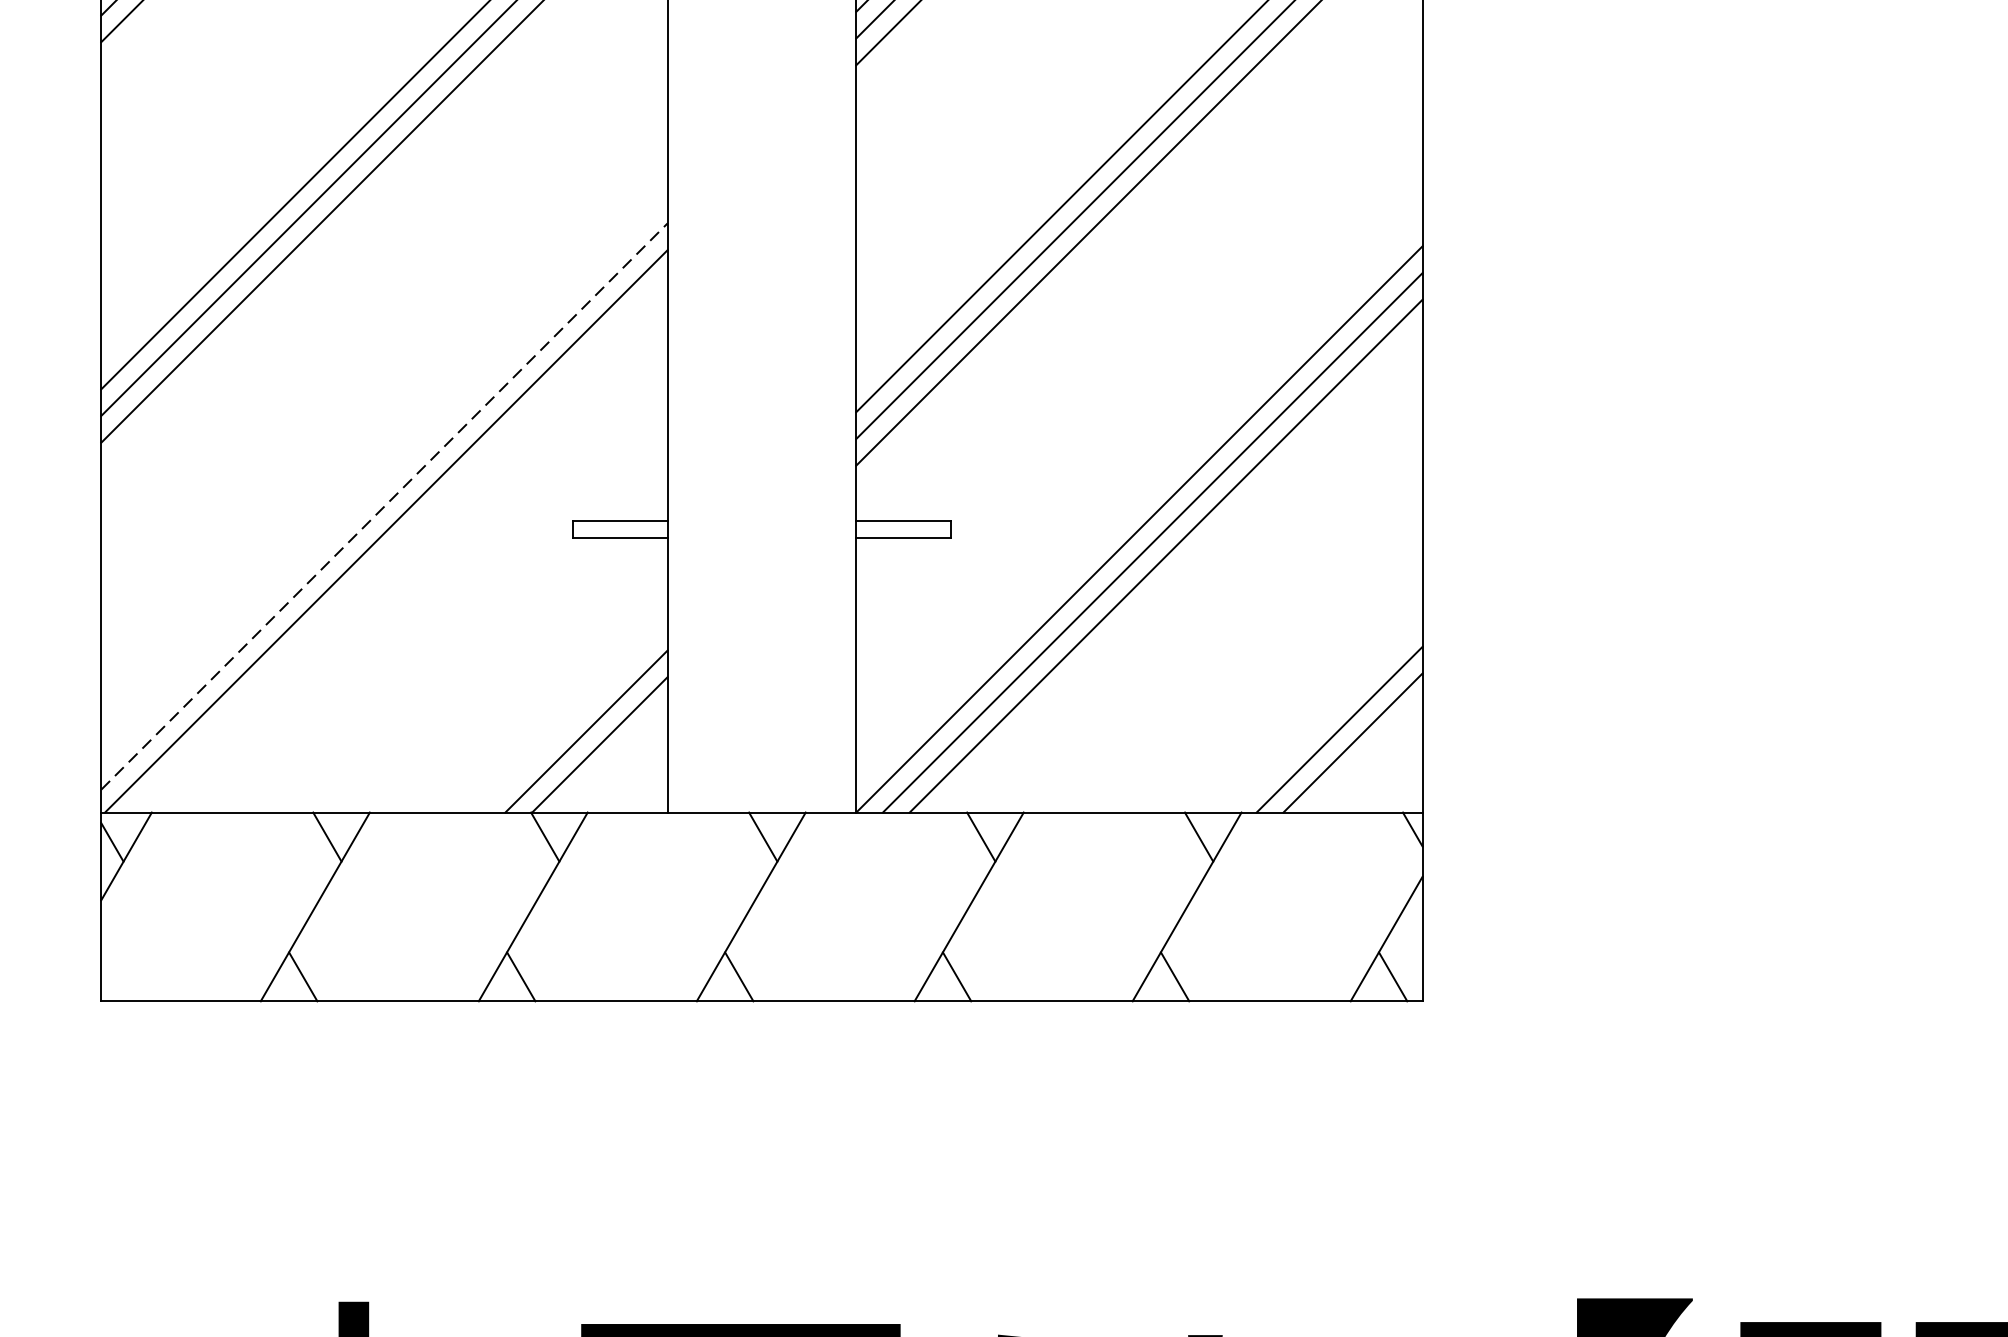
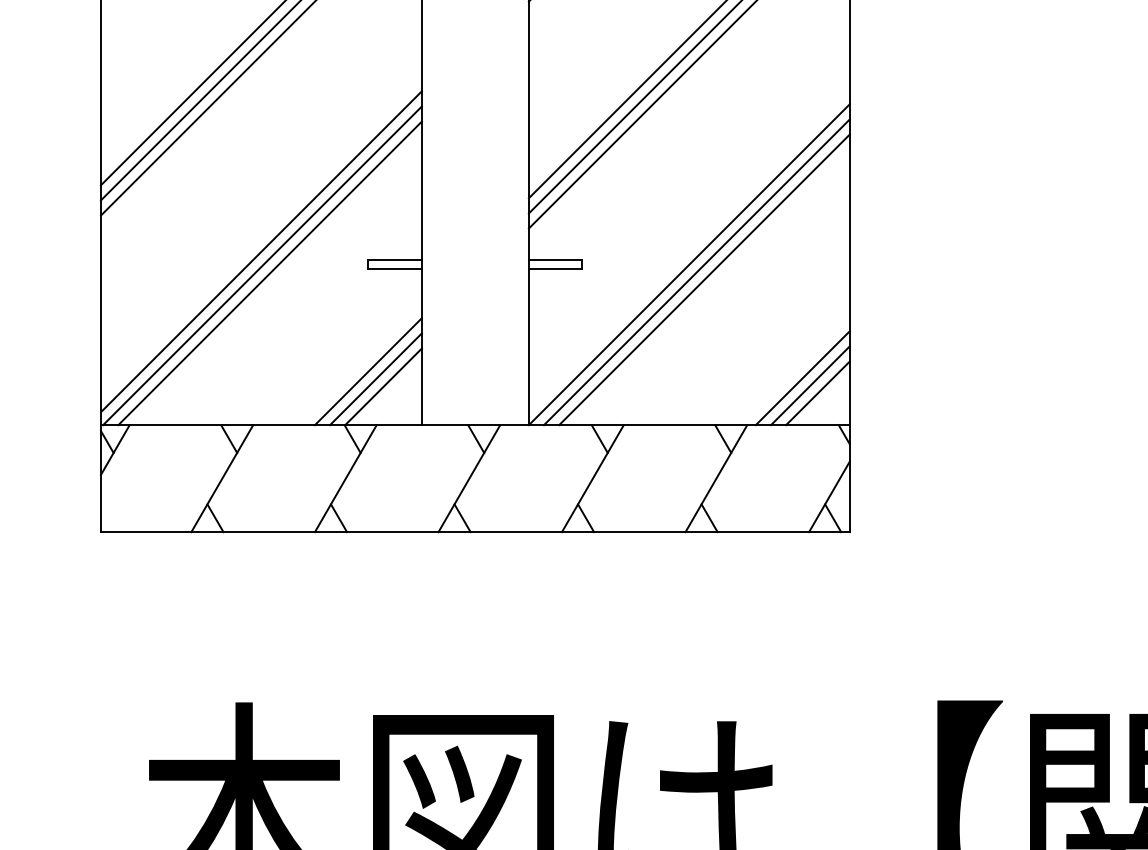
line: (384, 506) -> (261, 251), dashed -> solid
line: (398, 545) -> (269, 273), added
line: (571, 717) -> (367, 371), added
line: (1365, 756) -> (817, 393), added

